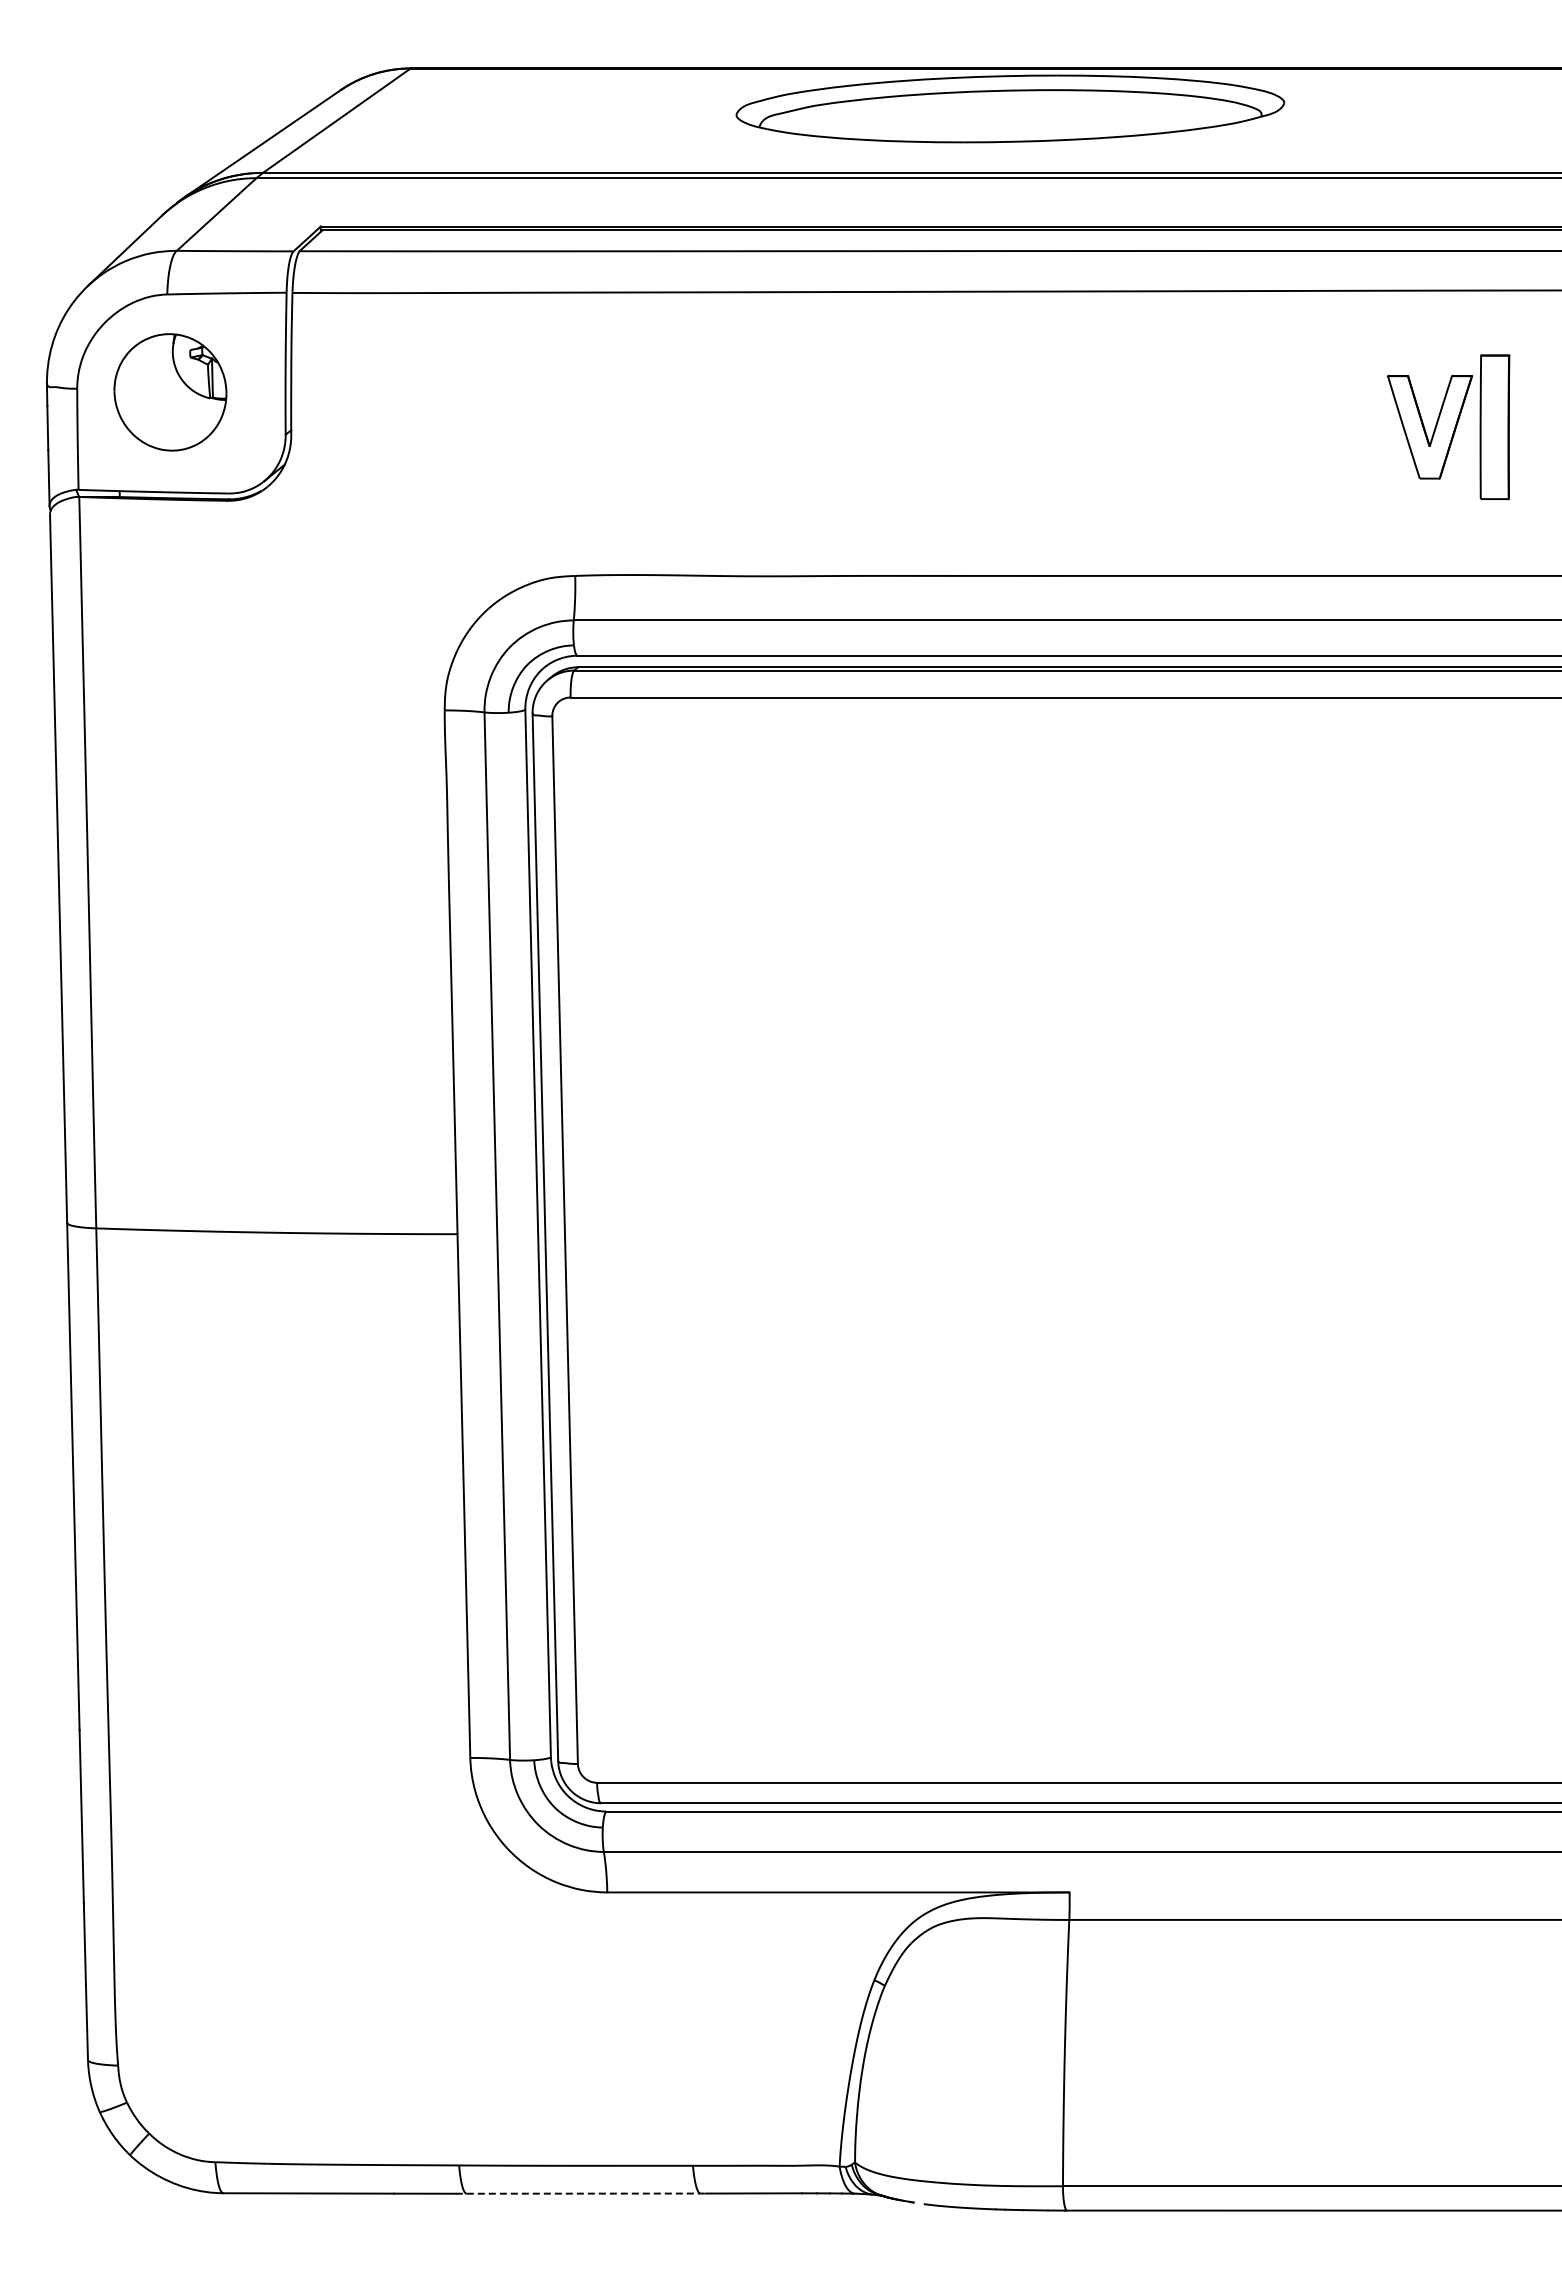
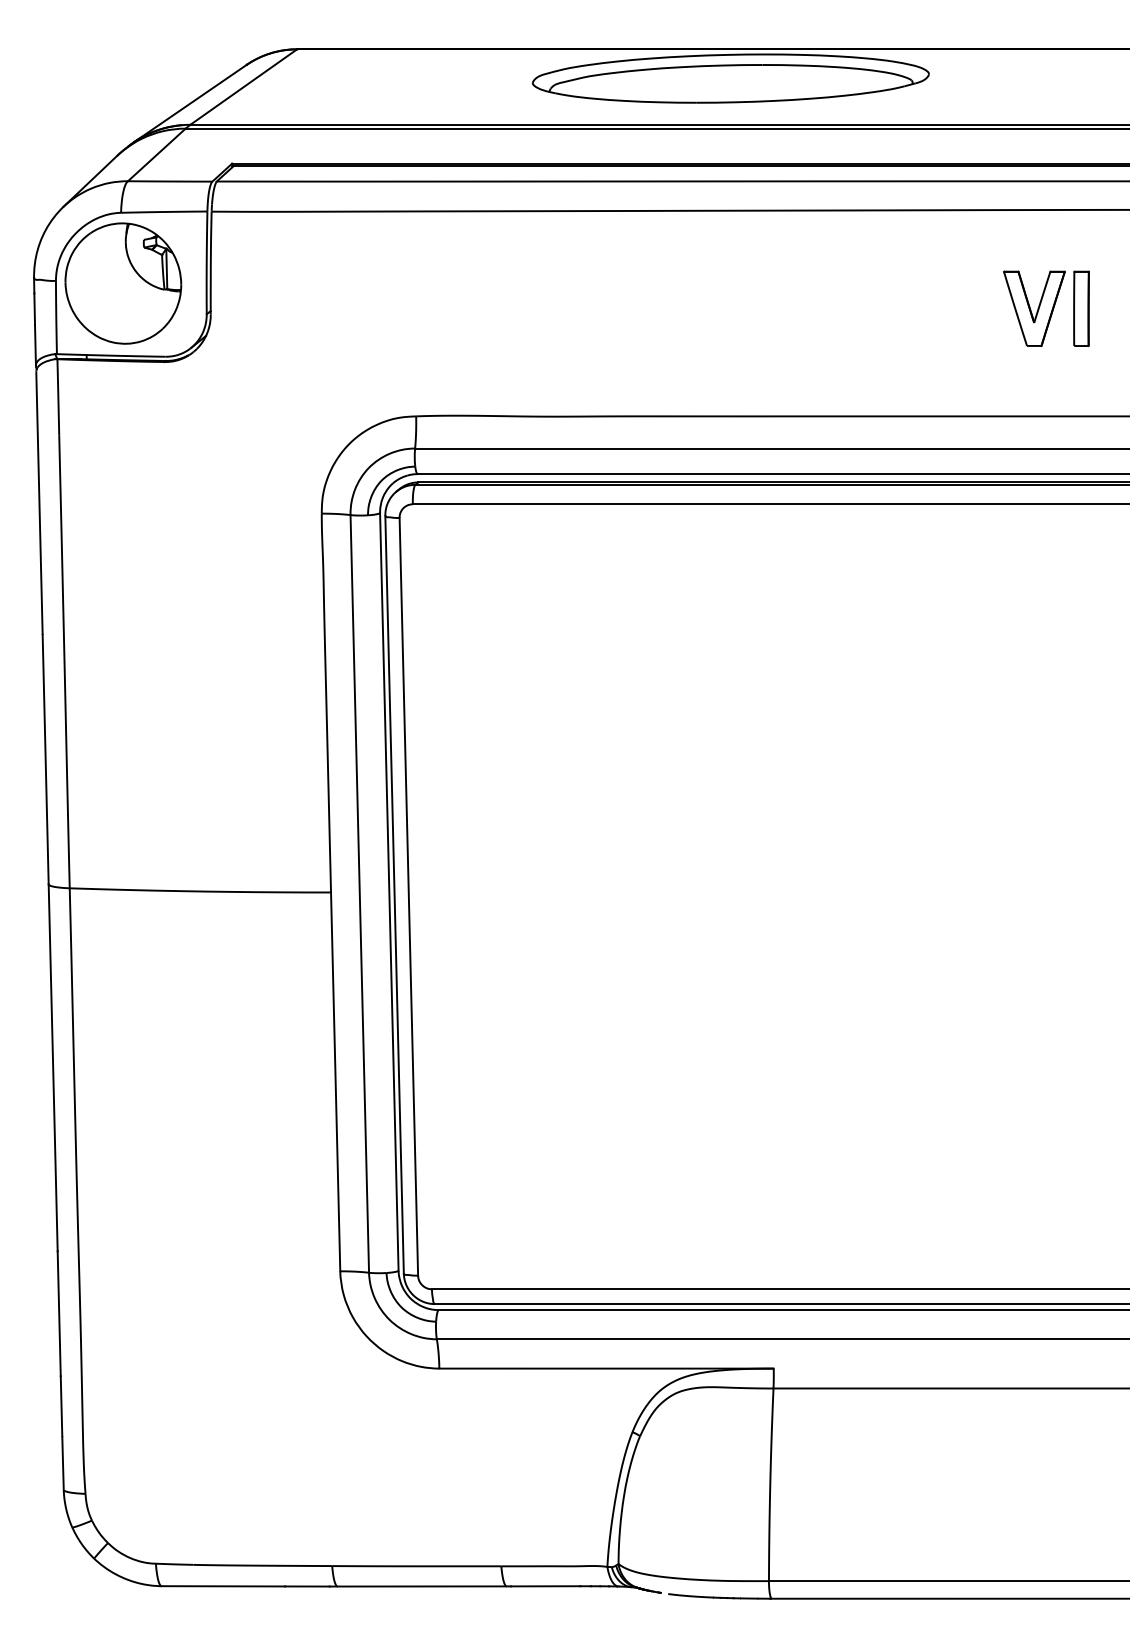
part: (170, 392) -> (123, 283), size x1.43
part: (1495, 427) -> (1081, 309), size x0.71
line: (581, 2193) -> (420, 1586), dashed -> solid

